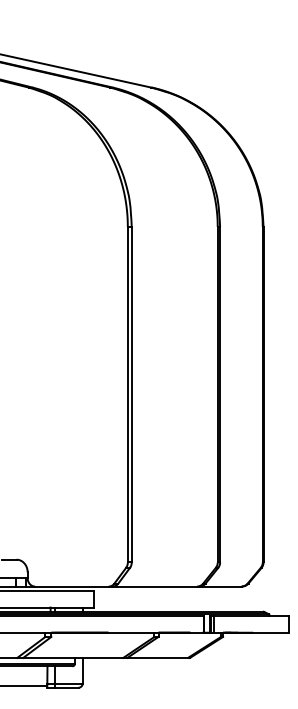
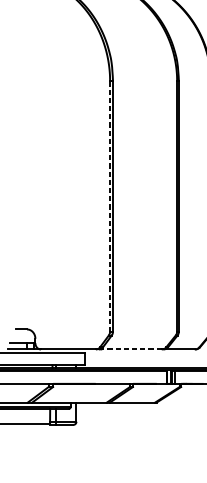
line: (127, 394) -> (109, 206), solid -> dashed
line: (157, 586) -> (132, 349), solid -> dashed

